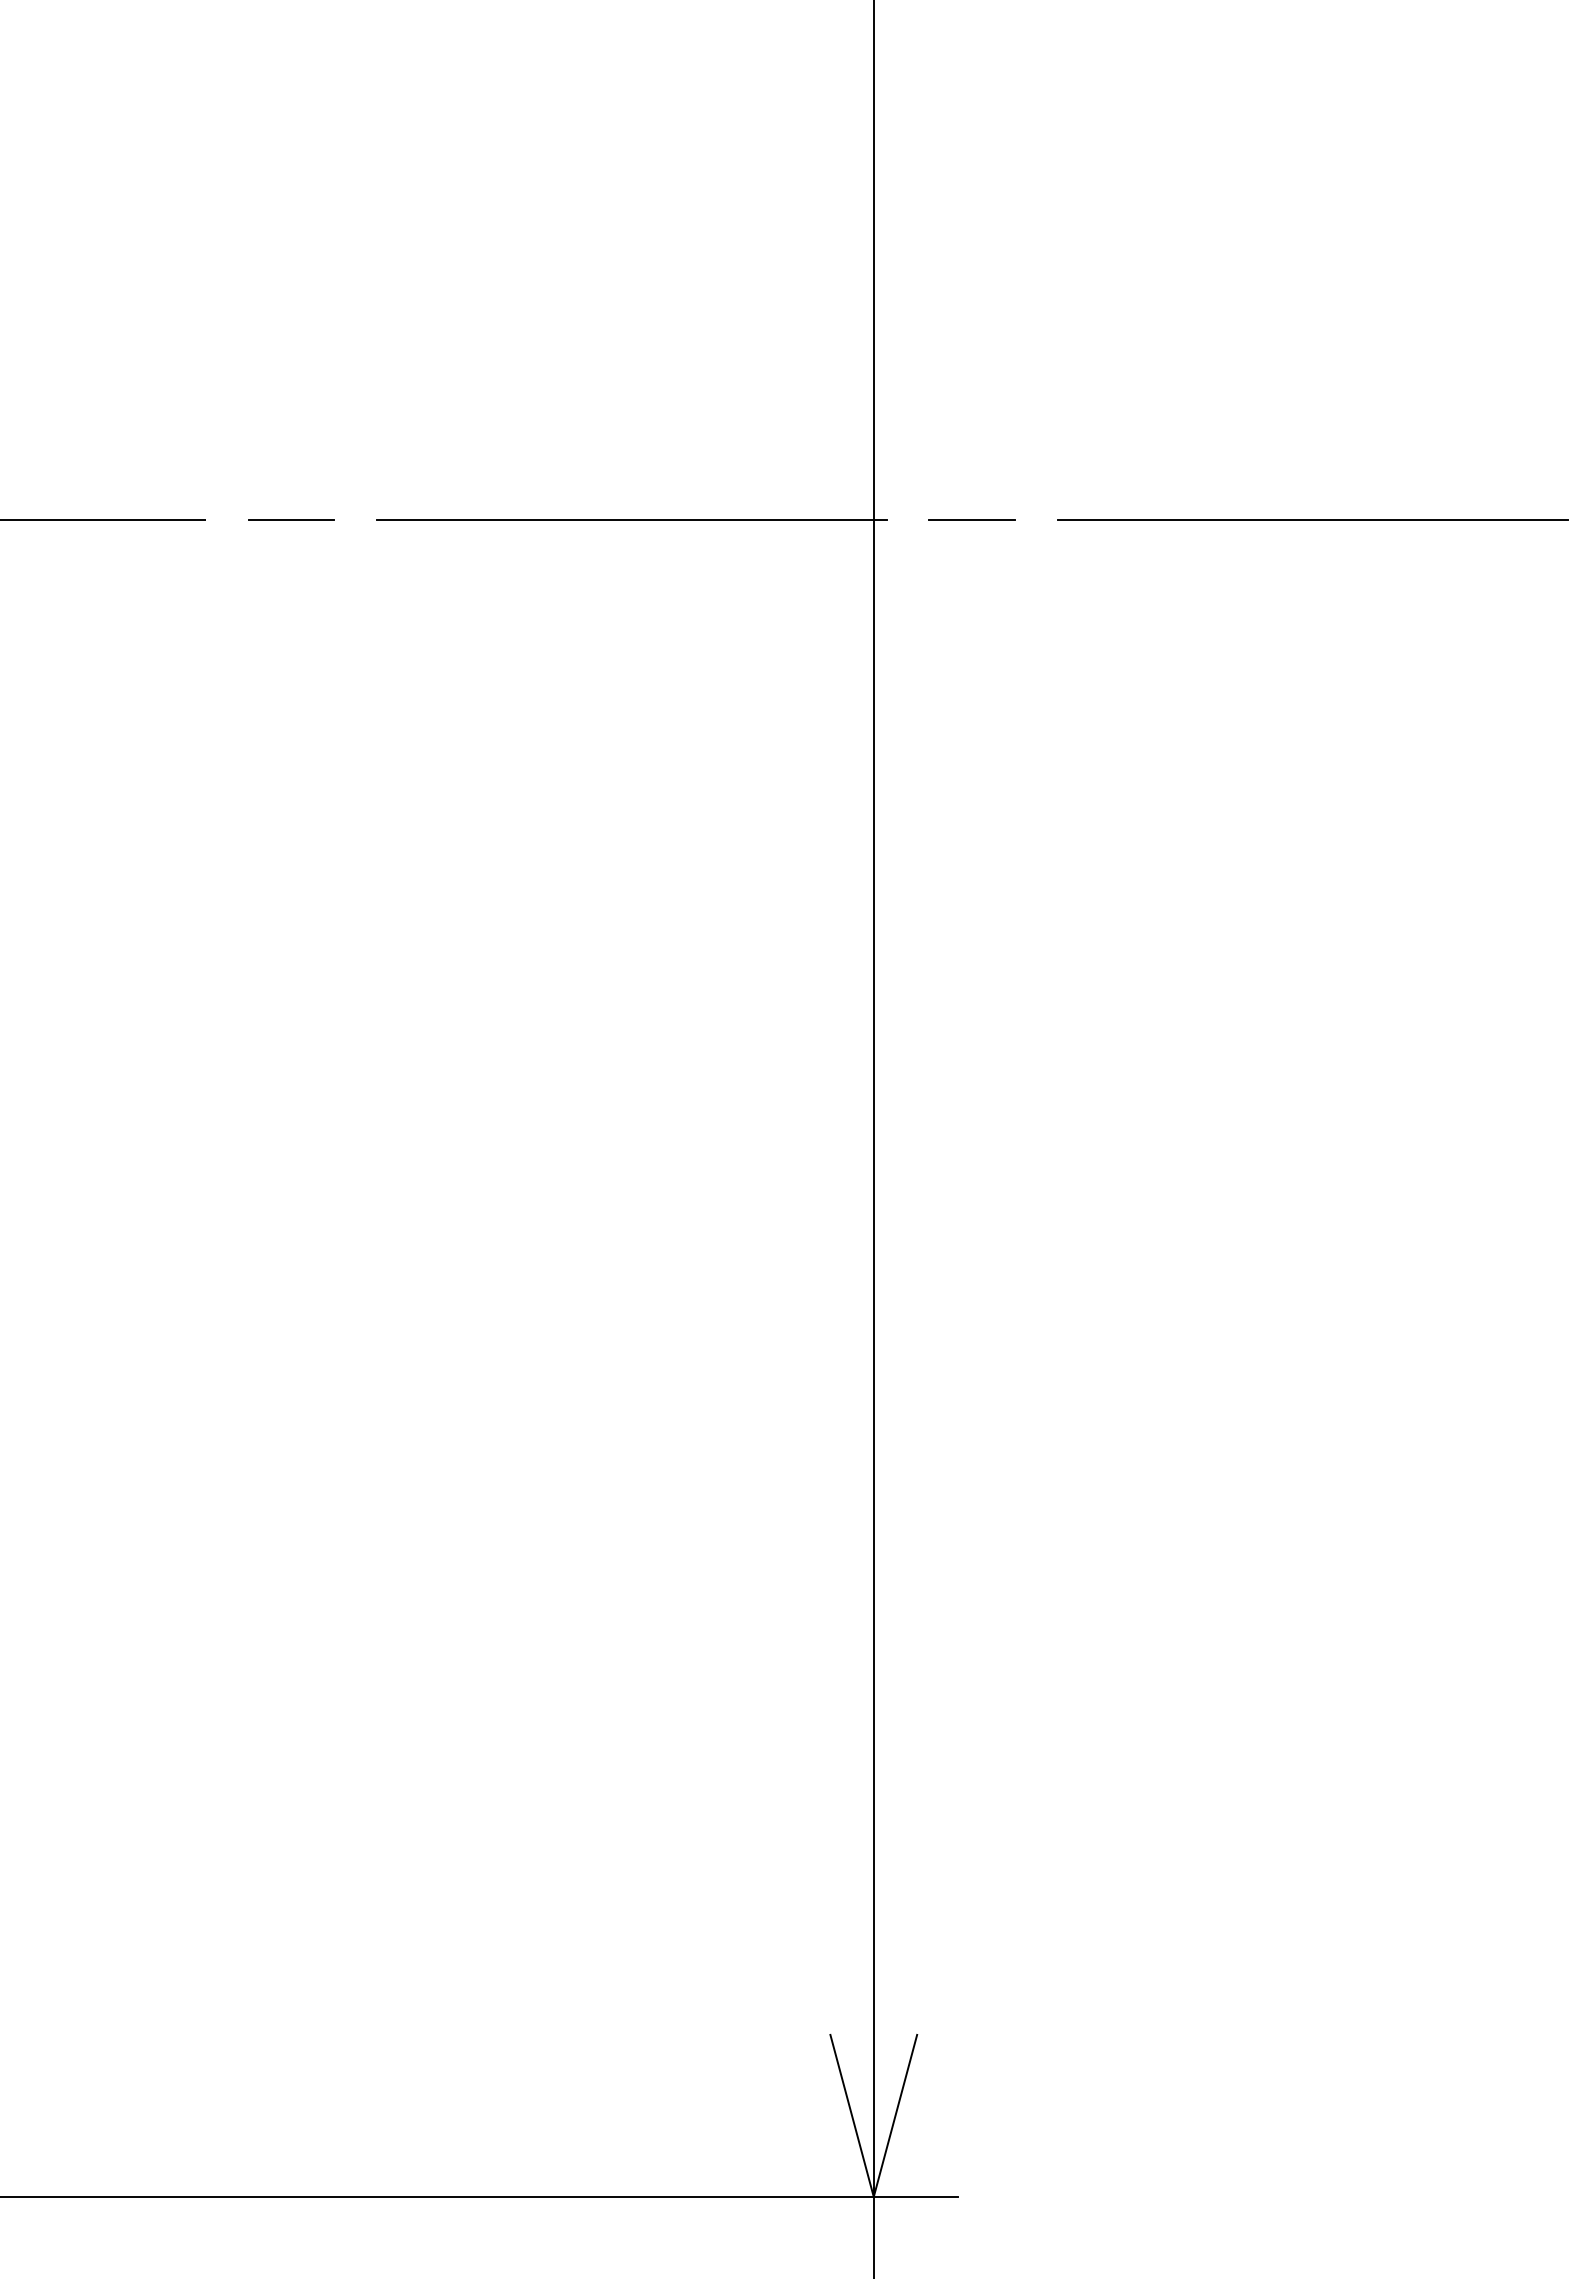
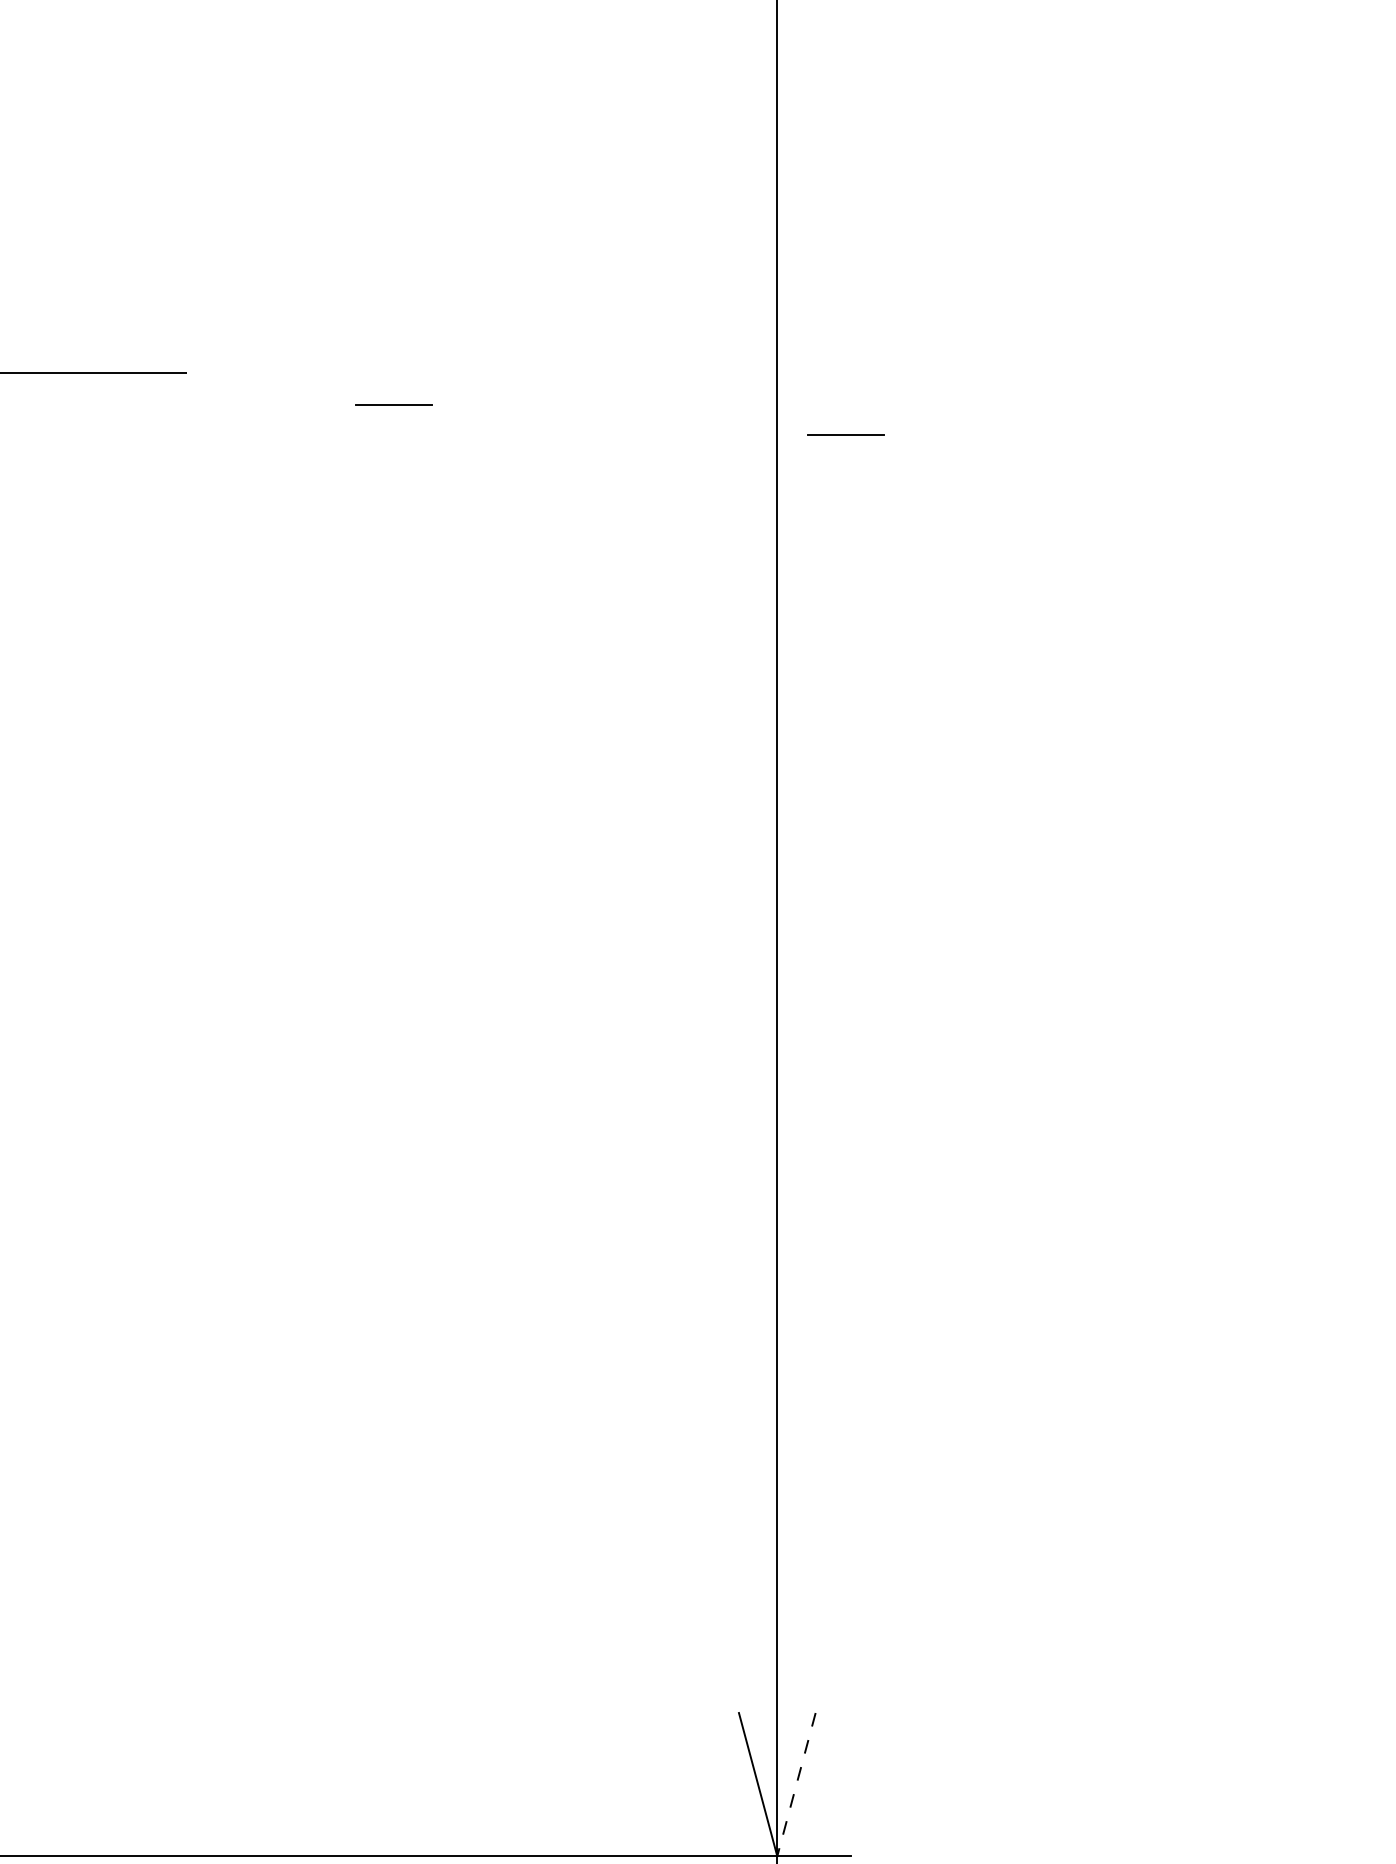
line: (291, 519) -> (394, 404), moved
line: (631, 519) -> (563, 372), removed
line: (971, 519) -> (845, 434), moved
line: (1312, 519) -> (1165, 372), removed
line: (895, 2115) -> (796, 1784), solid -> dashed

